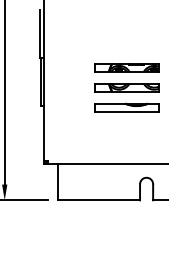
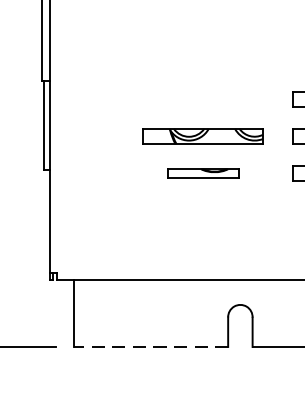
part: (126, 67) -> (202, 99), removed
part: (126, 107) -> (202, 173), size x0.6
line: (98, 200) -> (150, 347), solid -> dashed

